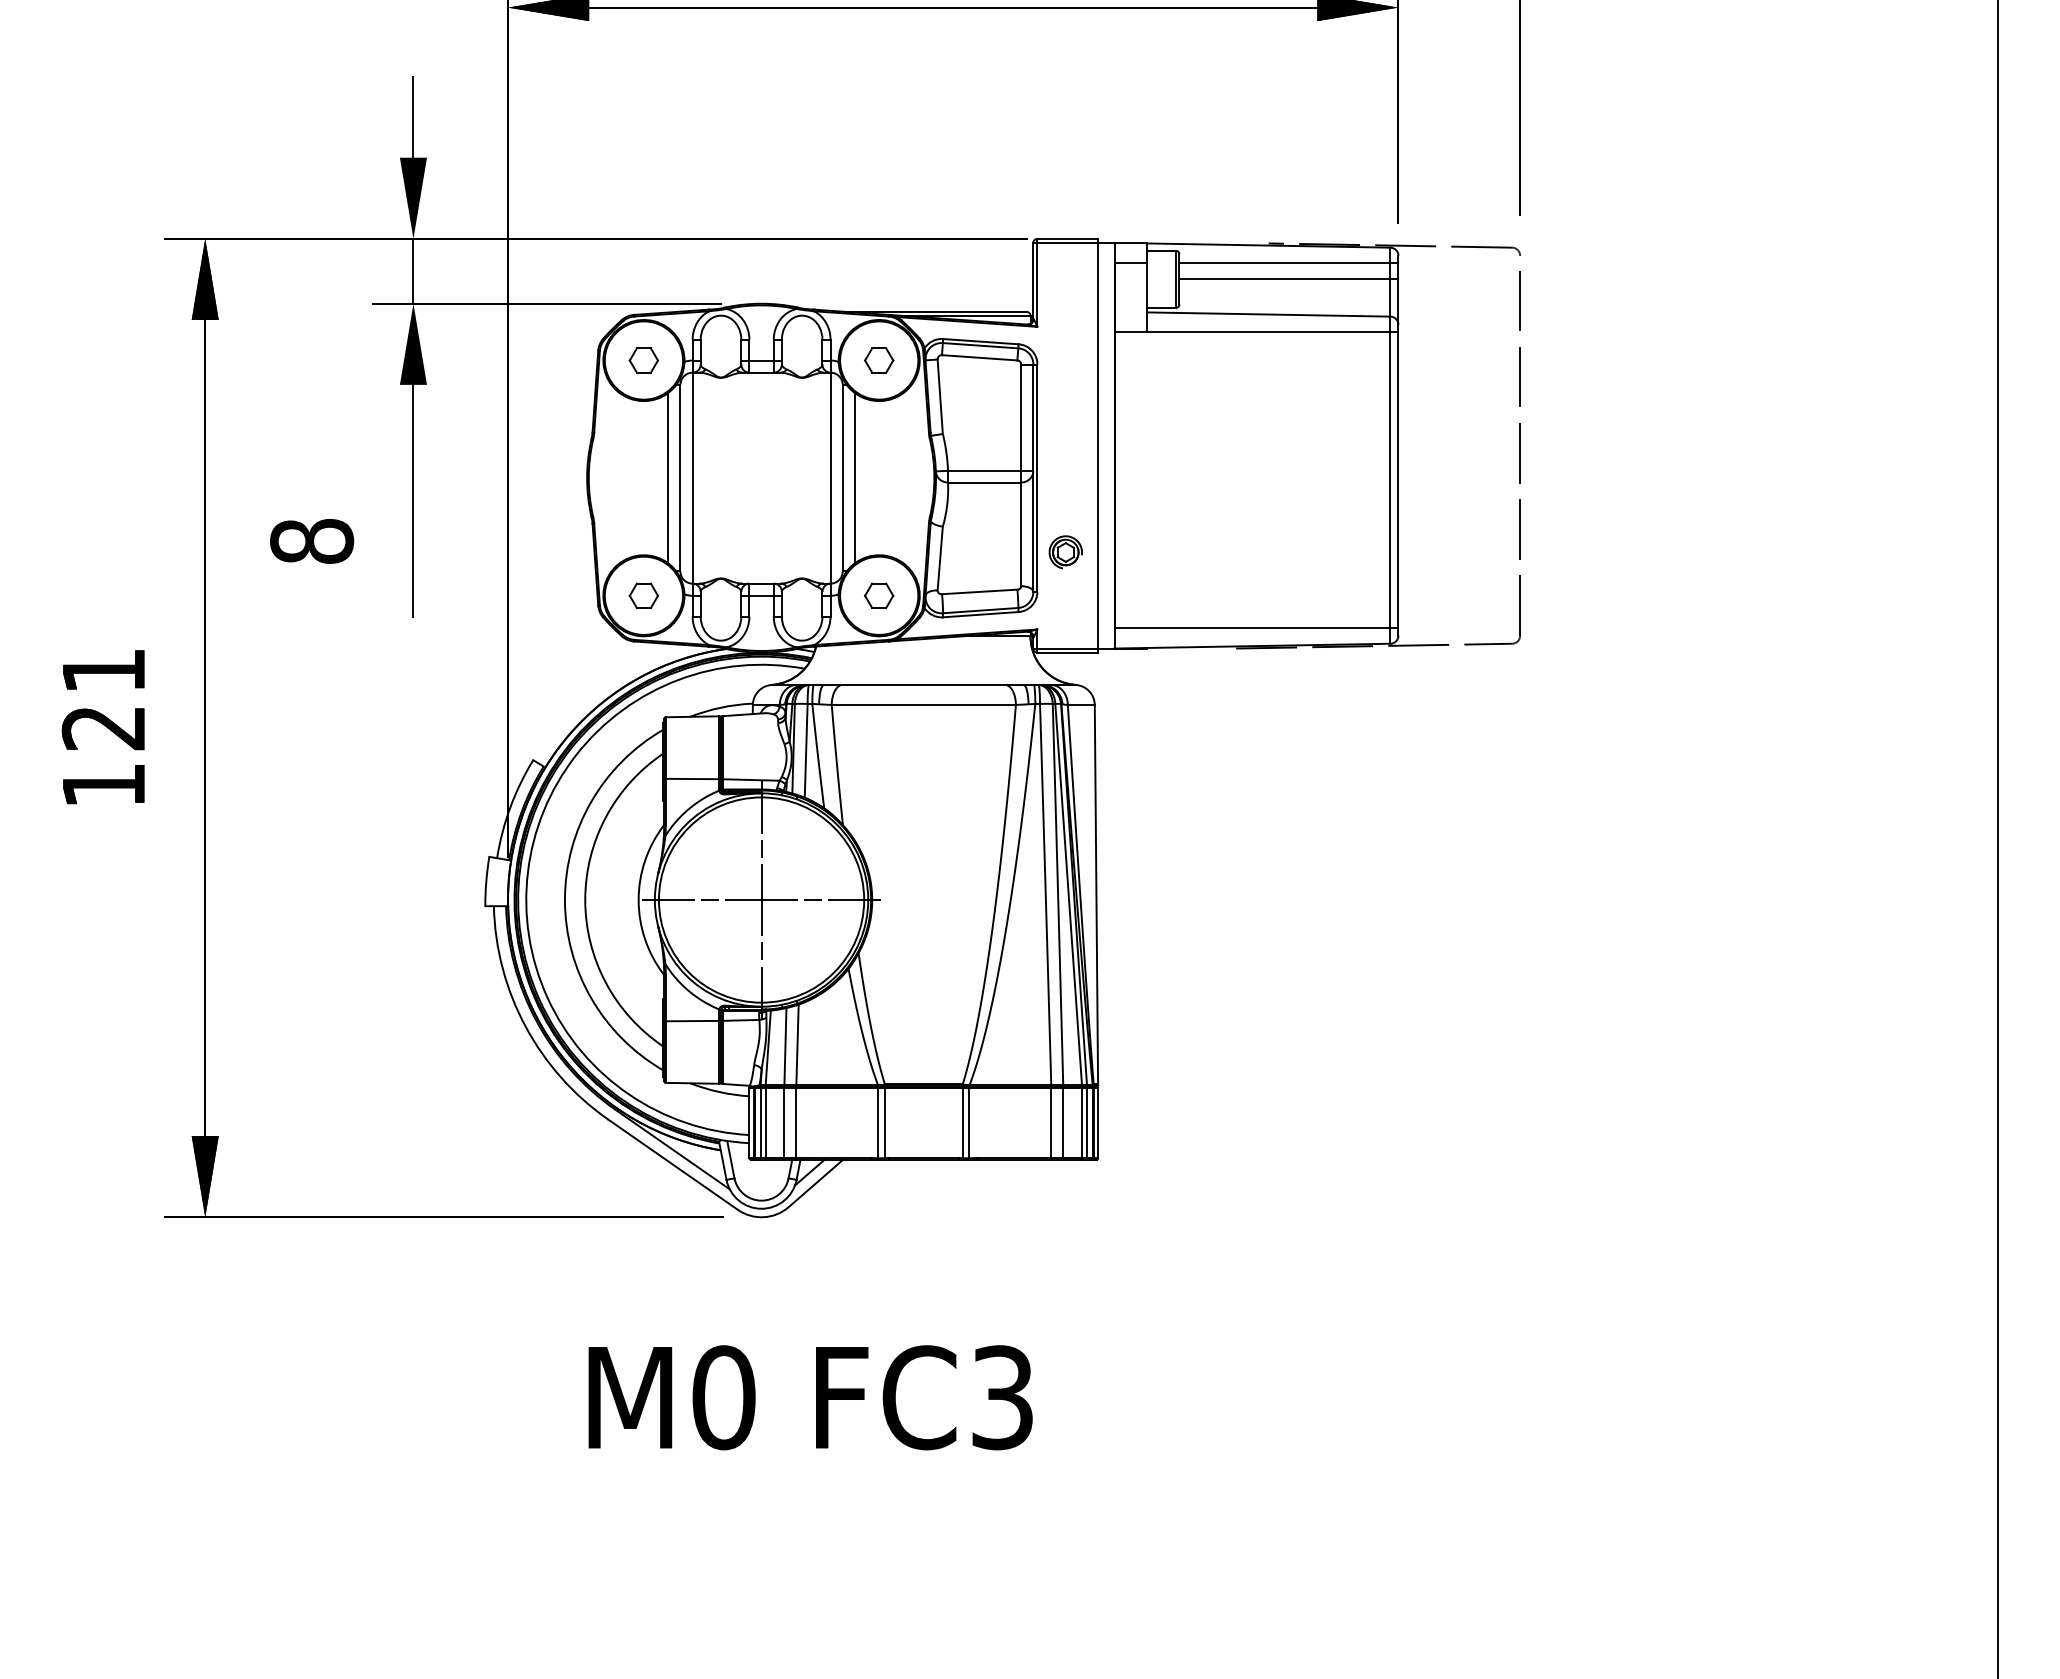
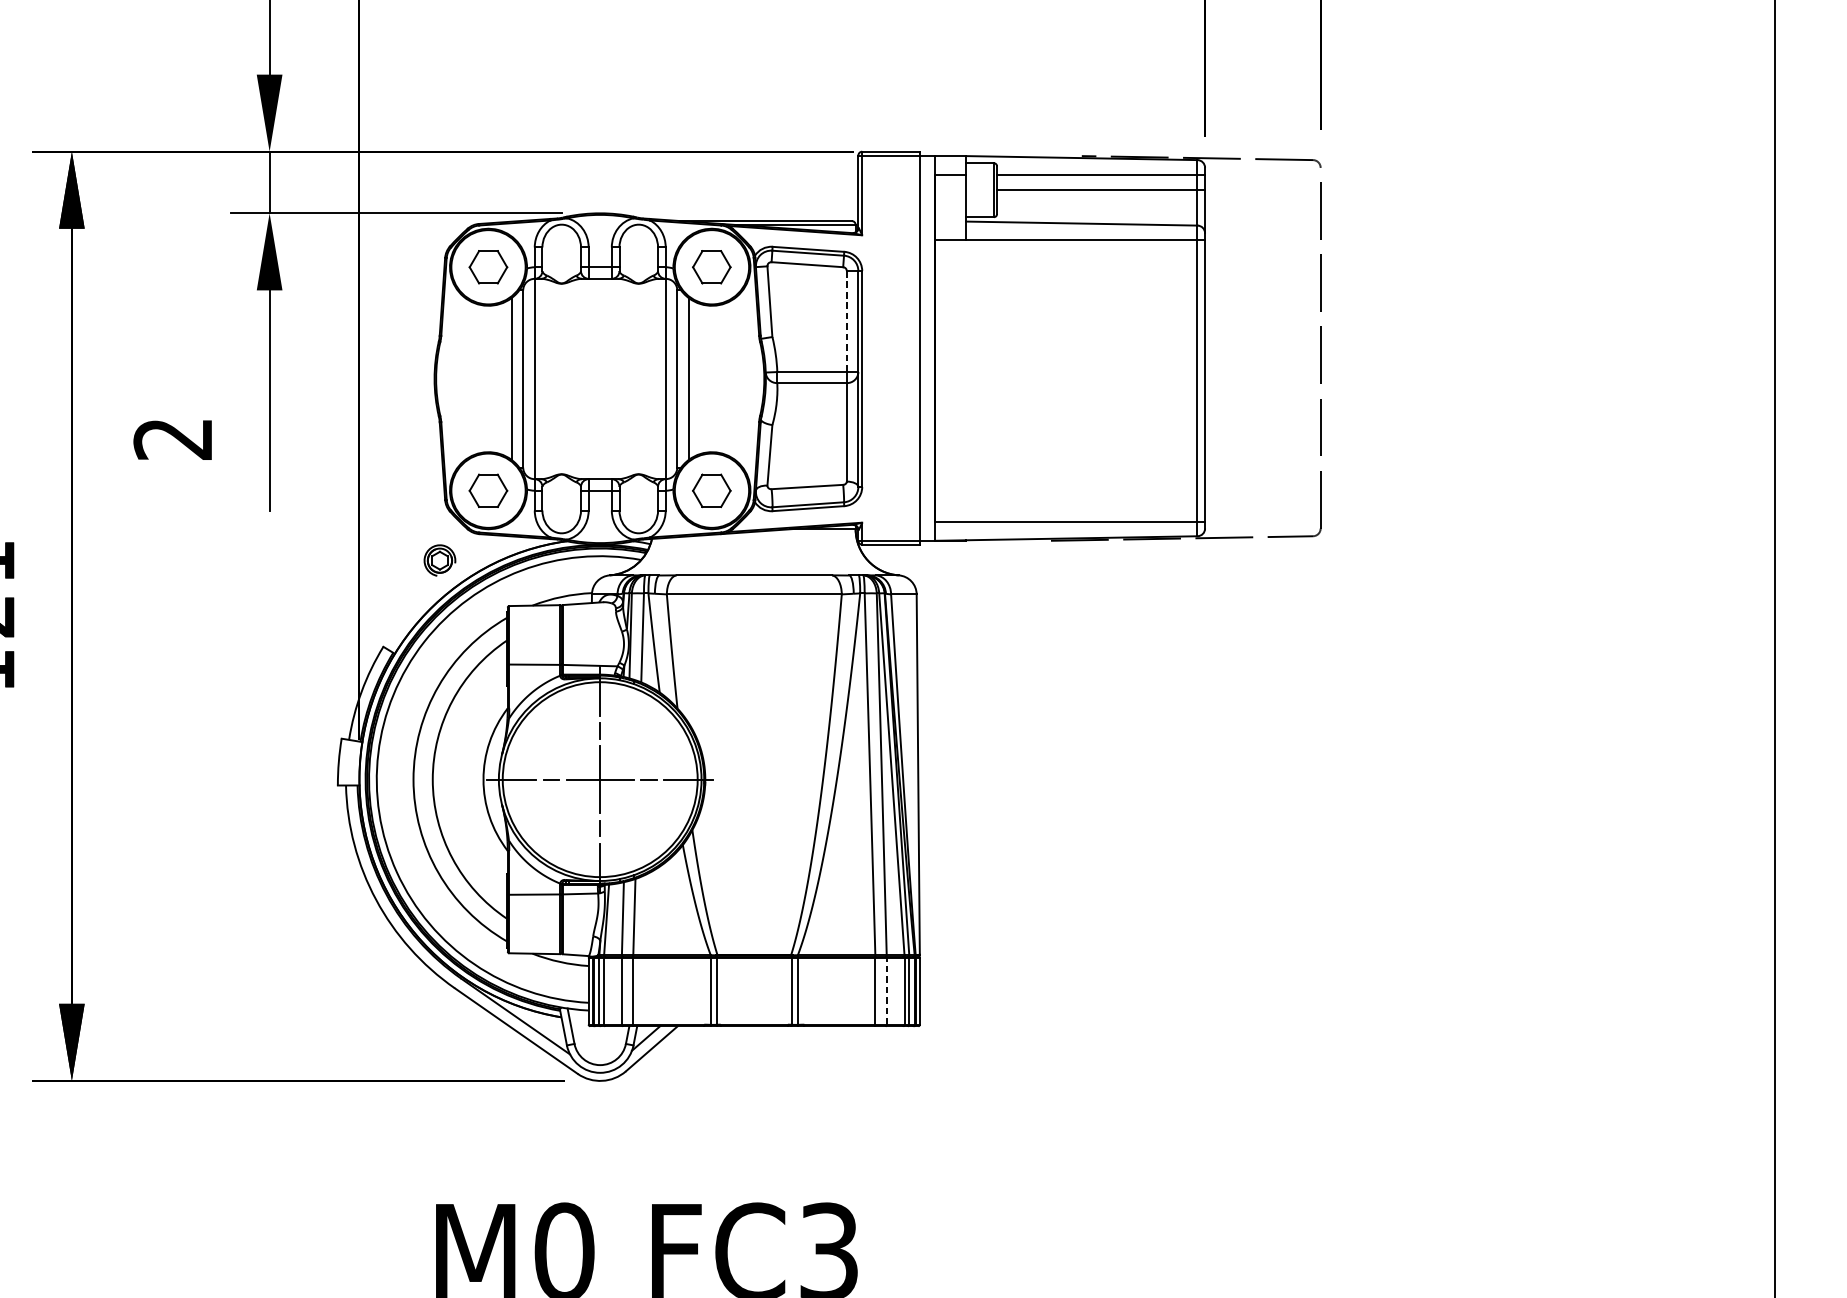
part: (643, 360) -> (488, 267), size x1.4
part: (879, 360) -> (712, 267), size x1.4
line: (1021, 418) -> (847, 322), solid -> dashed
text: (312, 541) -> (173, 439), 8 -> 2
part: (1065, 552) -> (439, 560), moved
part: (643, 595) -> (488, 490), size x1.4
part: (879, 595) -> (712, 490), size x1.4
line: (1063, 1123) -> (886, 991), solid -> dashed

